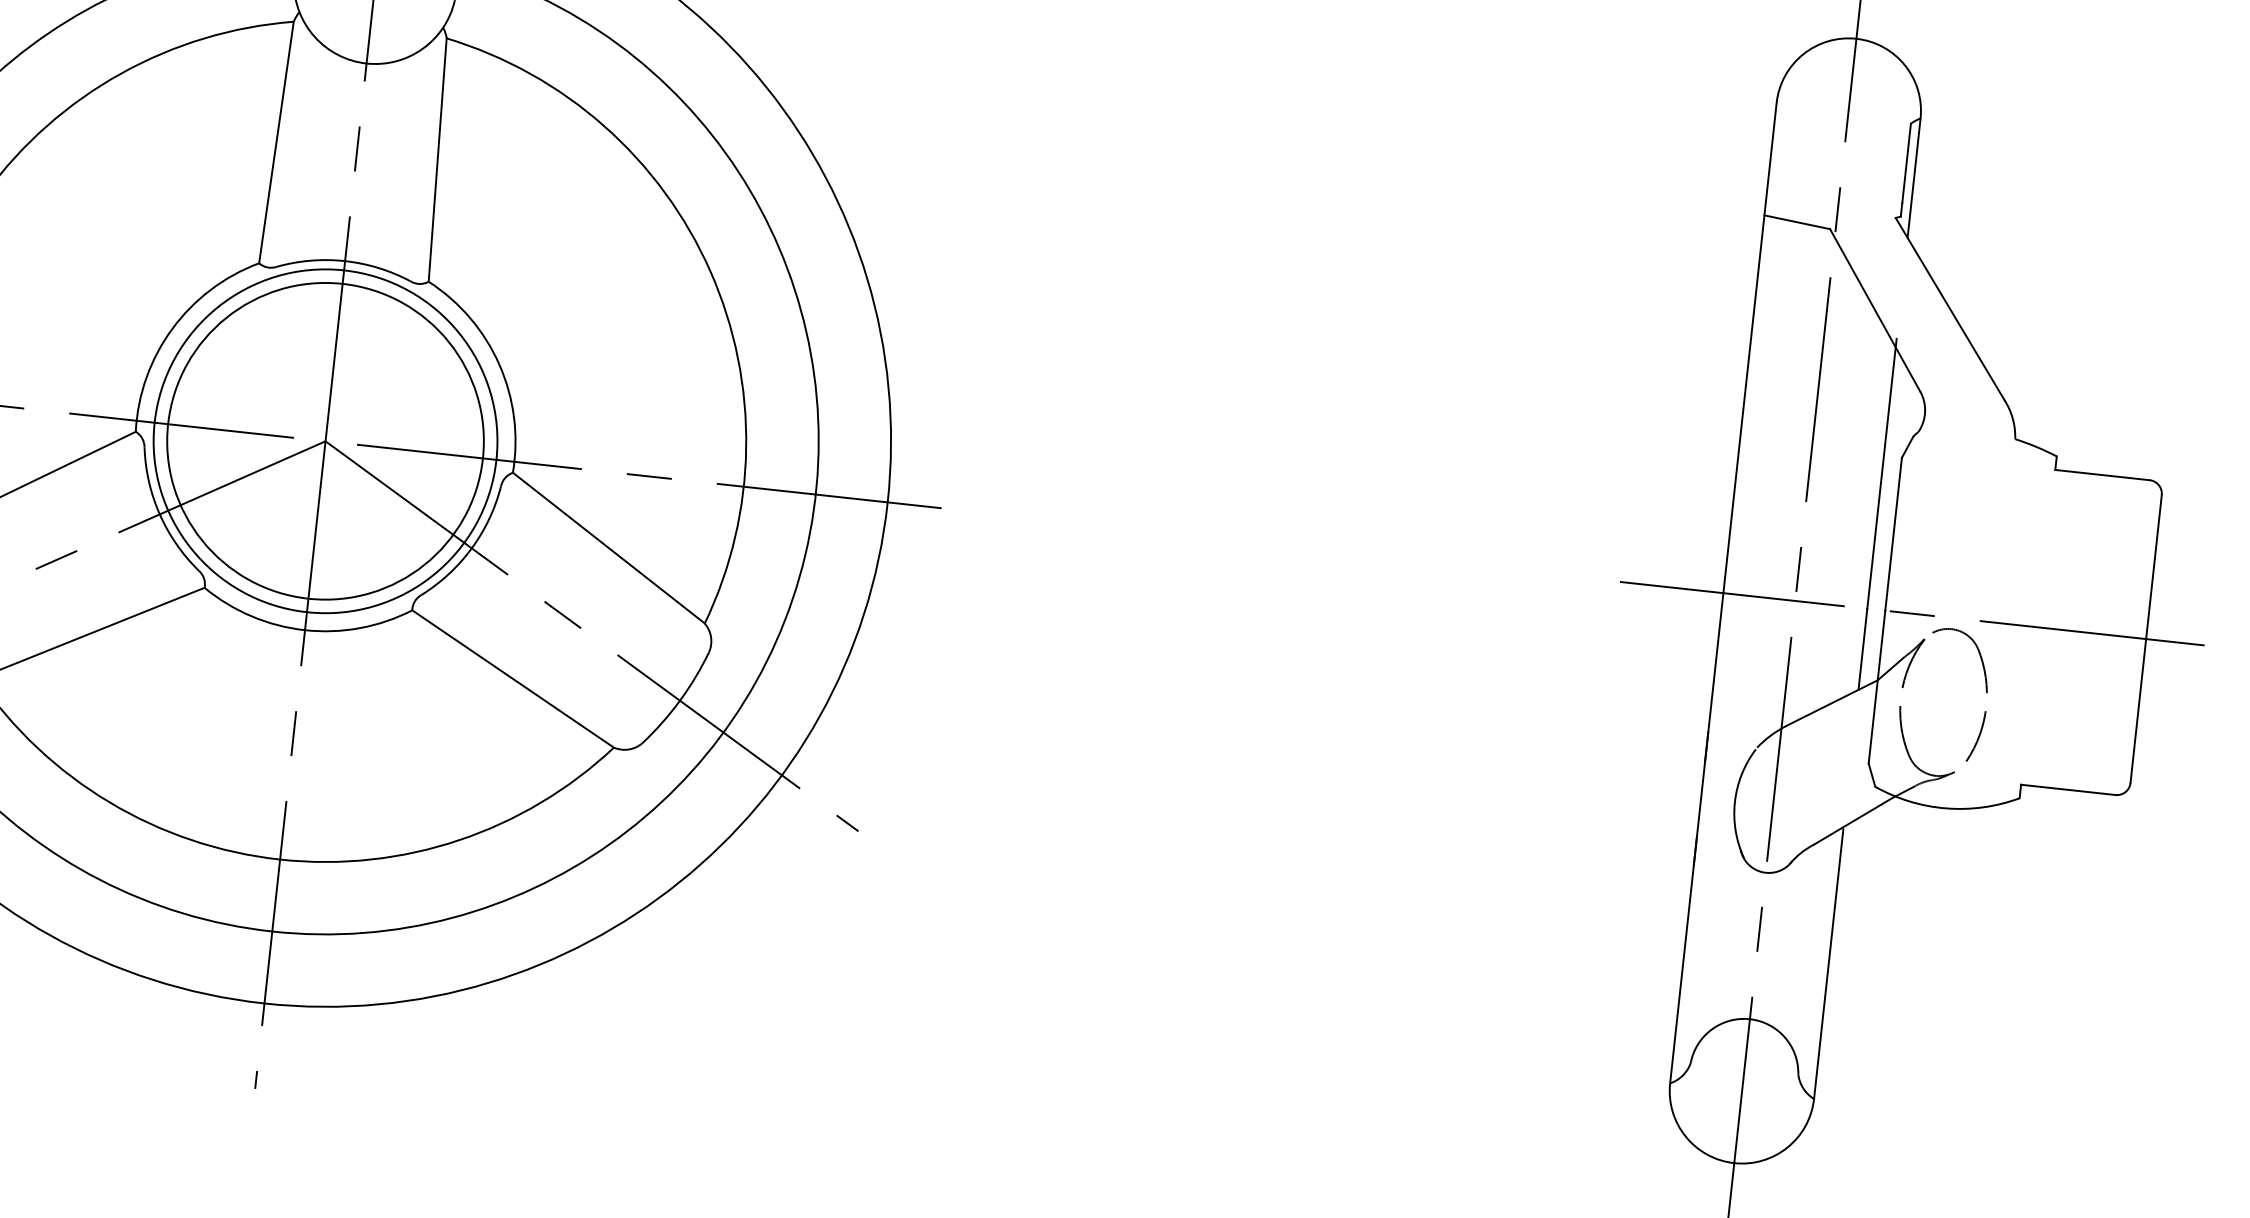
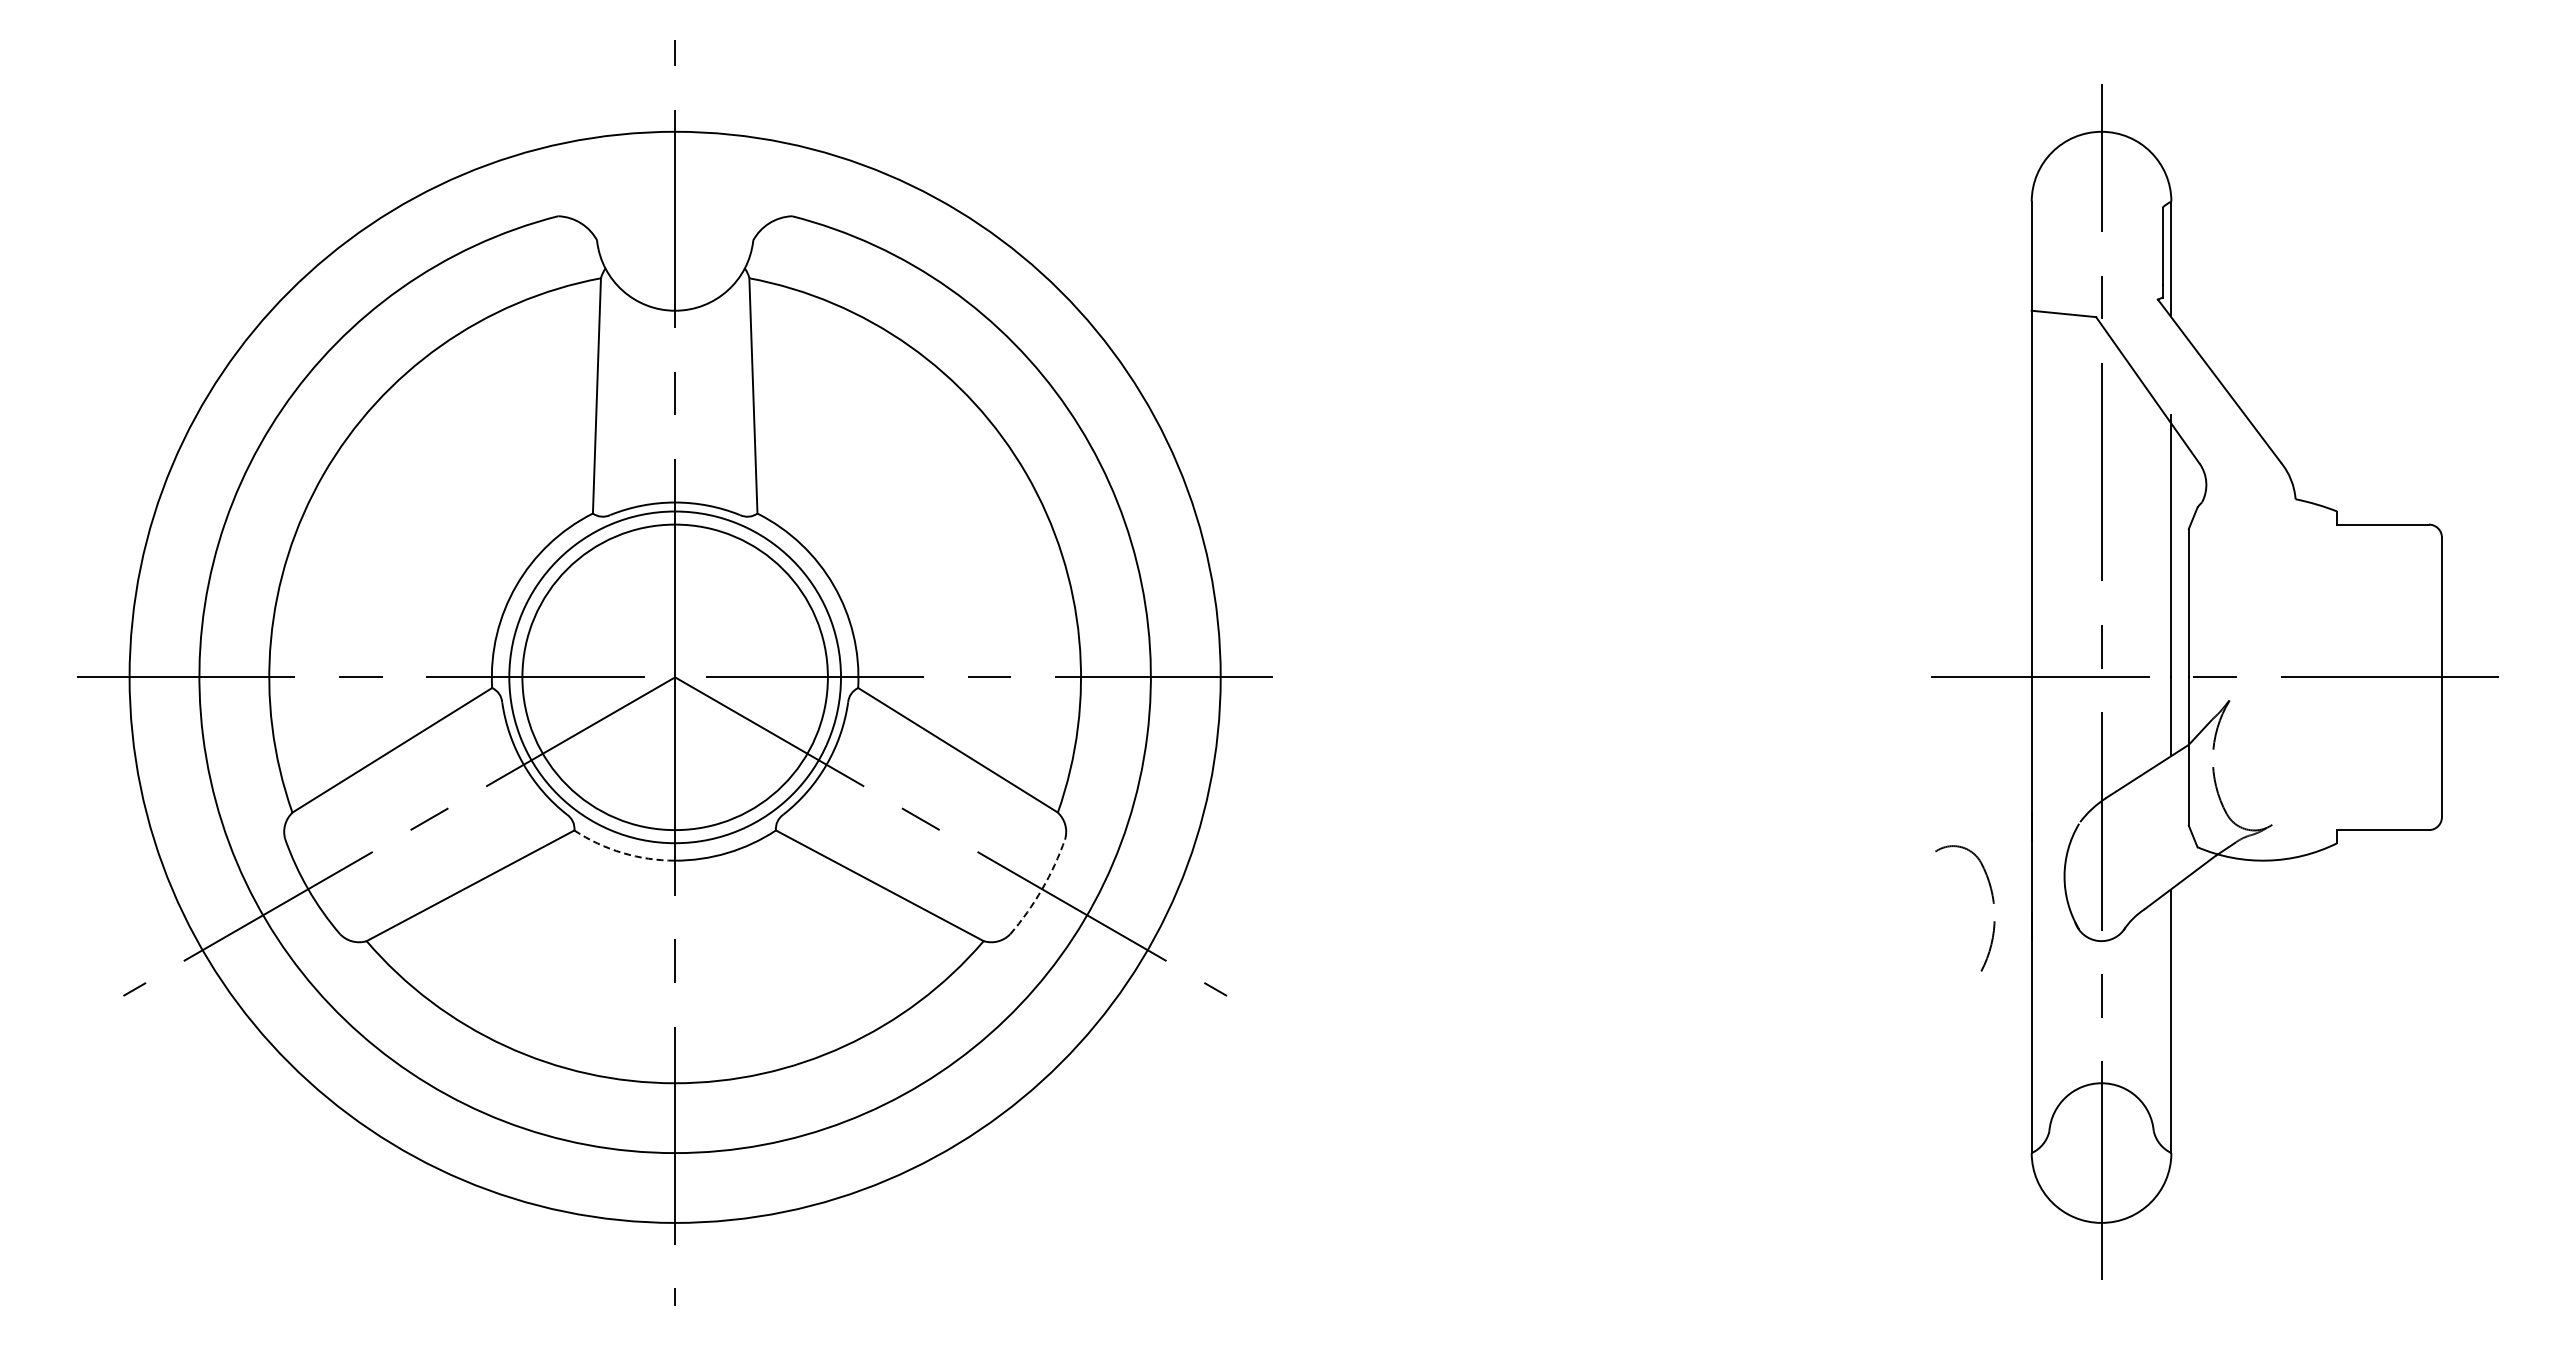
arc: (251, 615) -> (622, 852), solid -> dashed
part: (1985, 691) -> (1992, 902), moved
arc: (680, 701) -> (1042, 889), solid -> dashed

